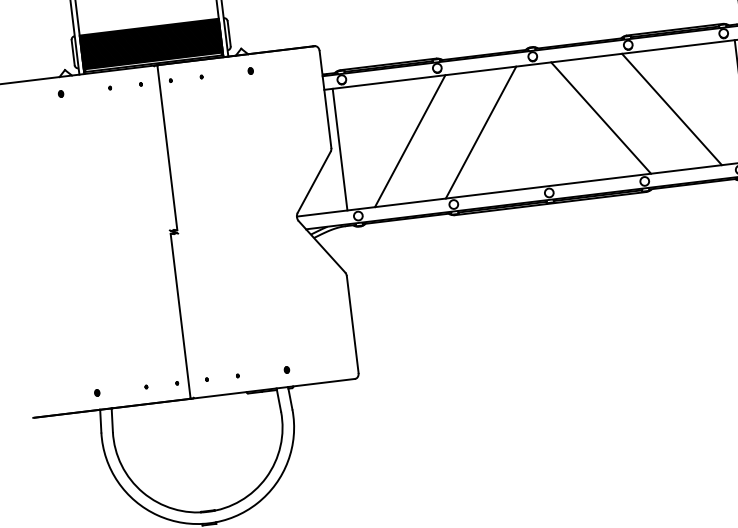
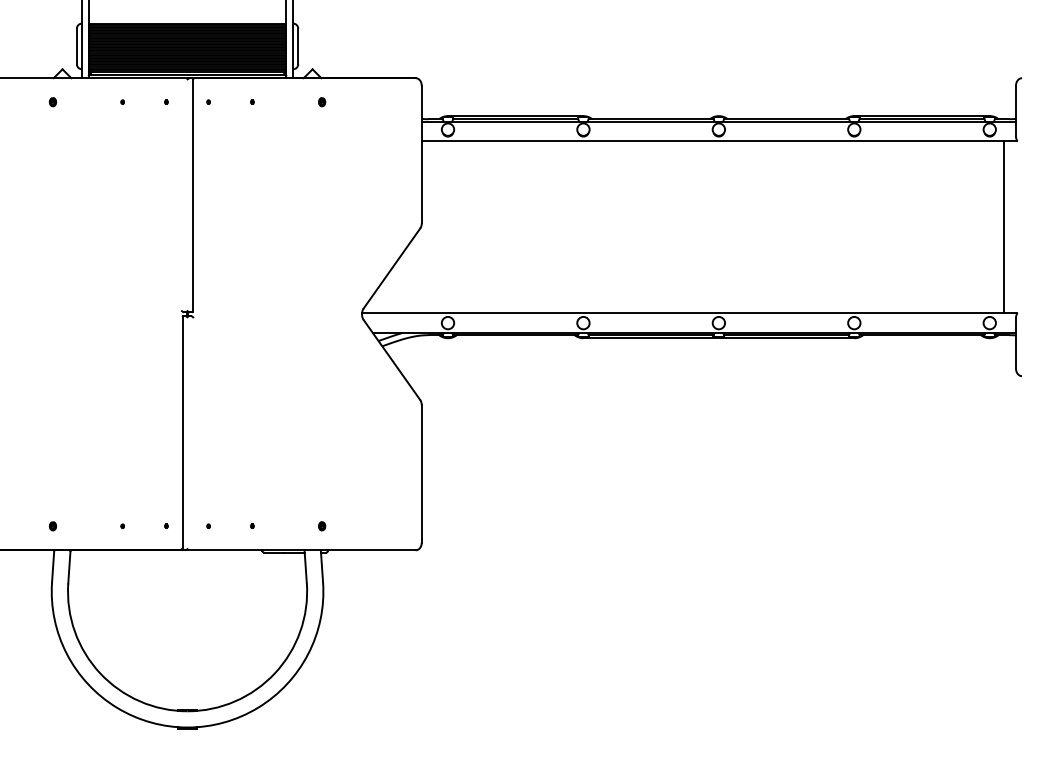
line: (671, 109) -> (904, 226), removed
line: (600, 117) -> (803, 226), removed
line: (480, 132) -> (633, 226), removed
line: (409, 140) -> (532, 226), removed
line: (339, 149) -> (433, 226), removed

